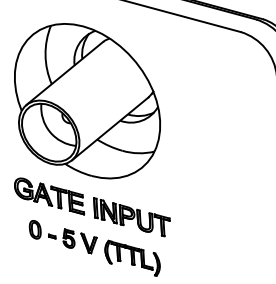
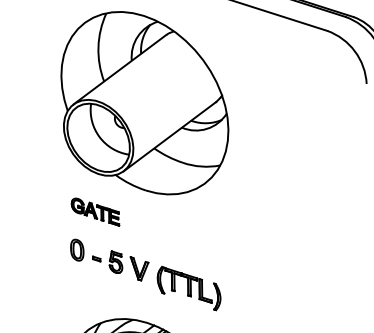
part: (49, 195) -> (95, 211), size x0.6
part: (131, 217) -> (190, 240), removed

